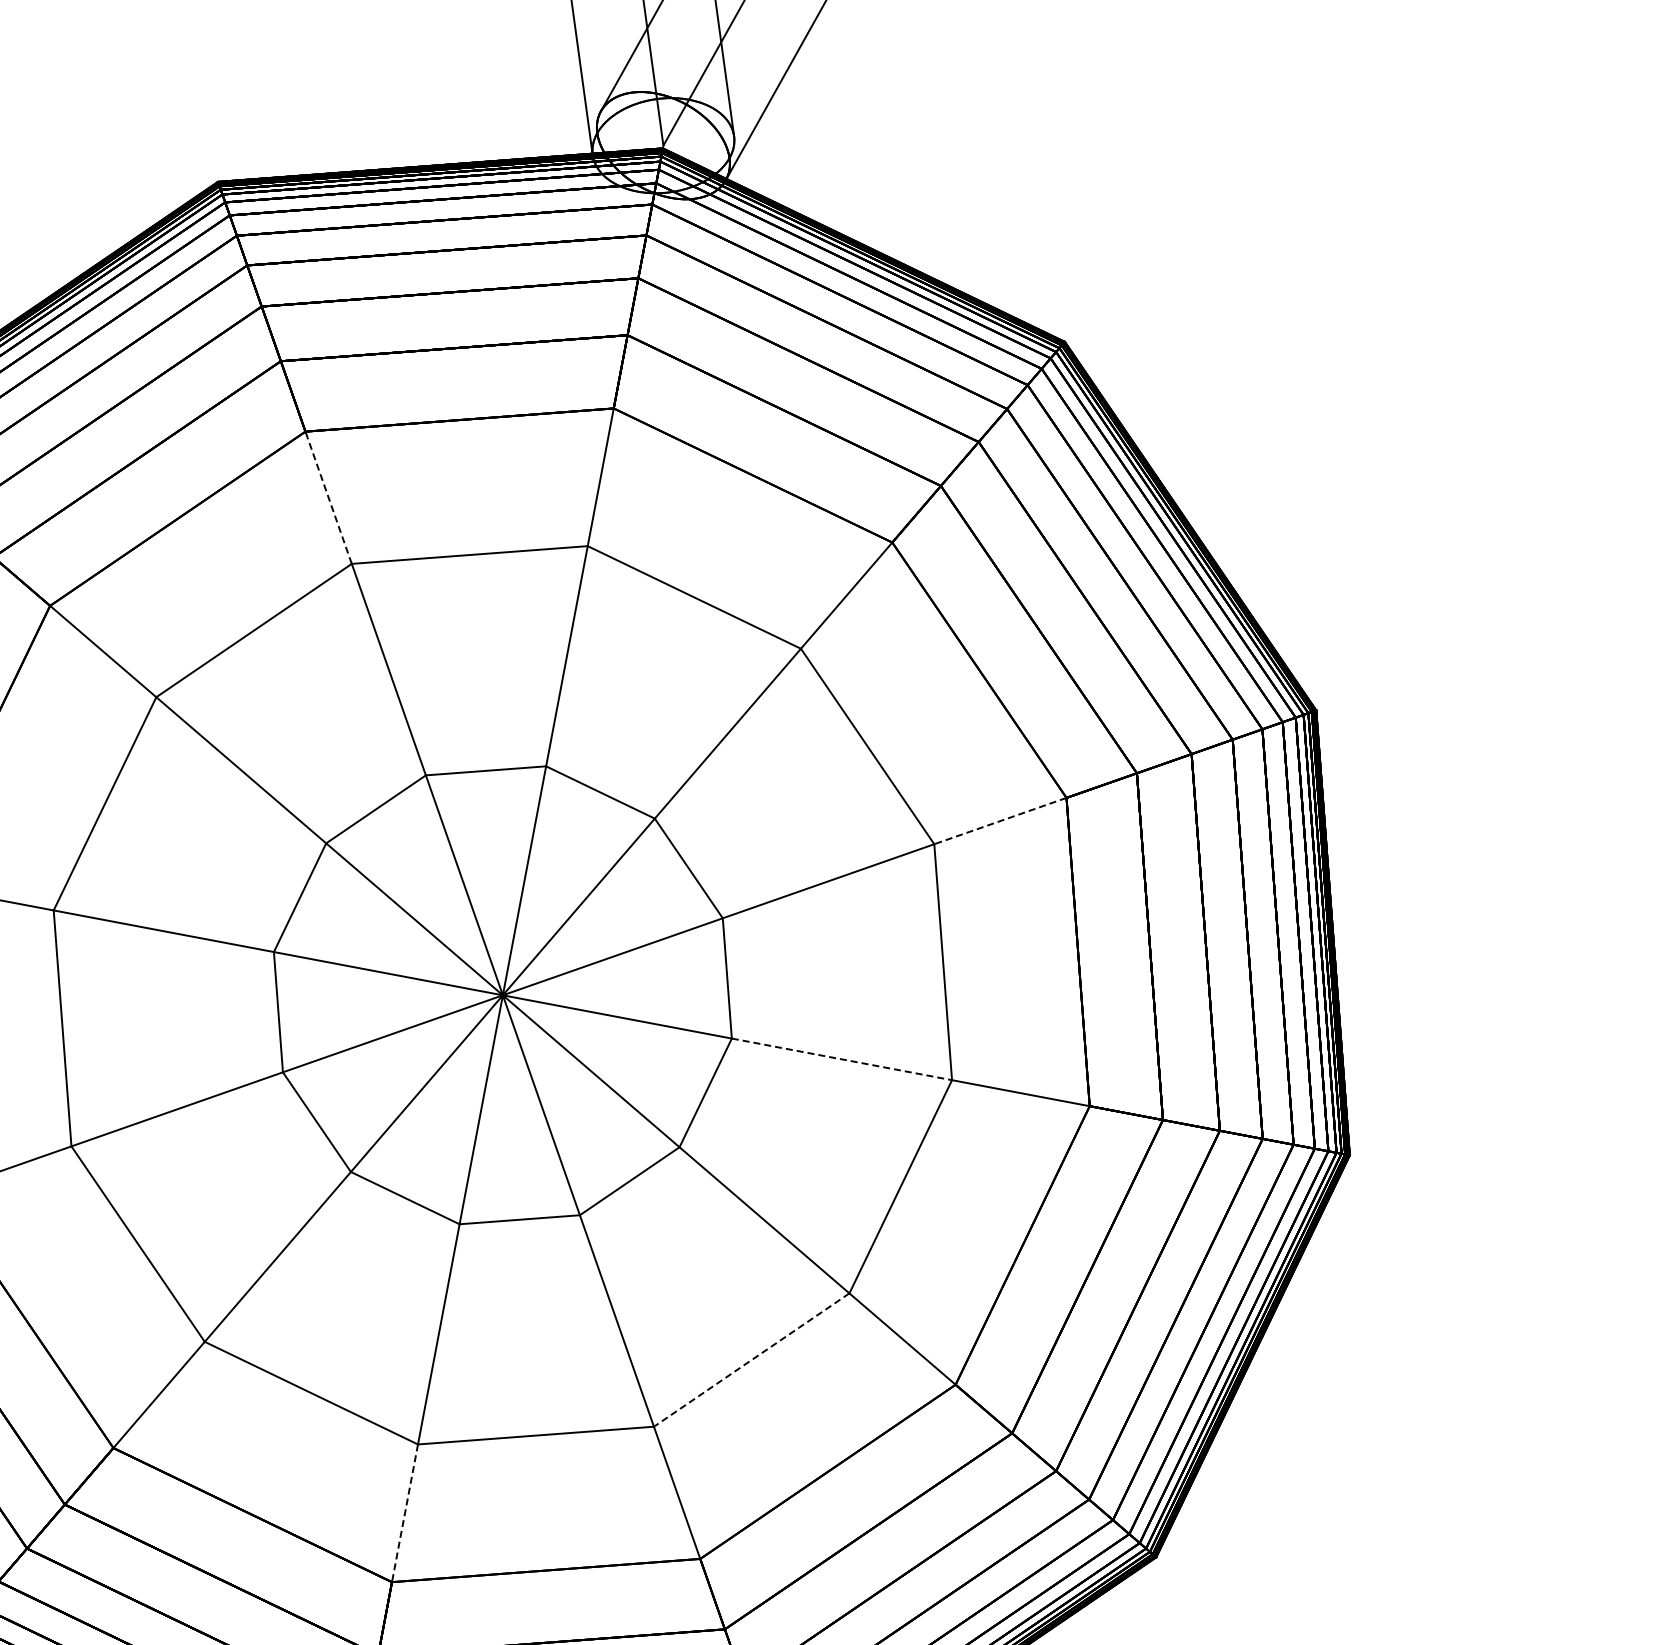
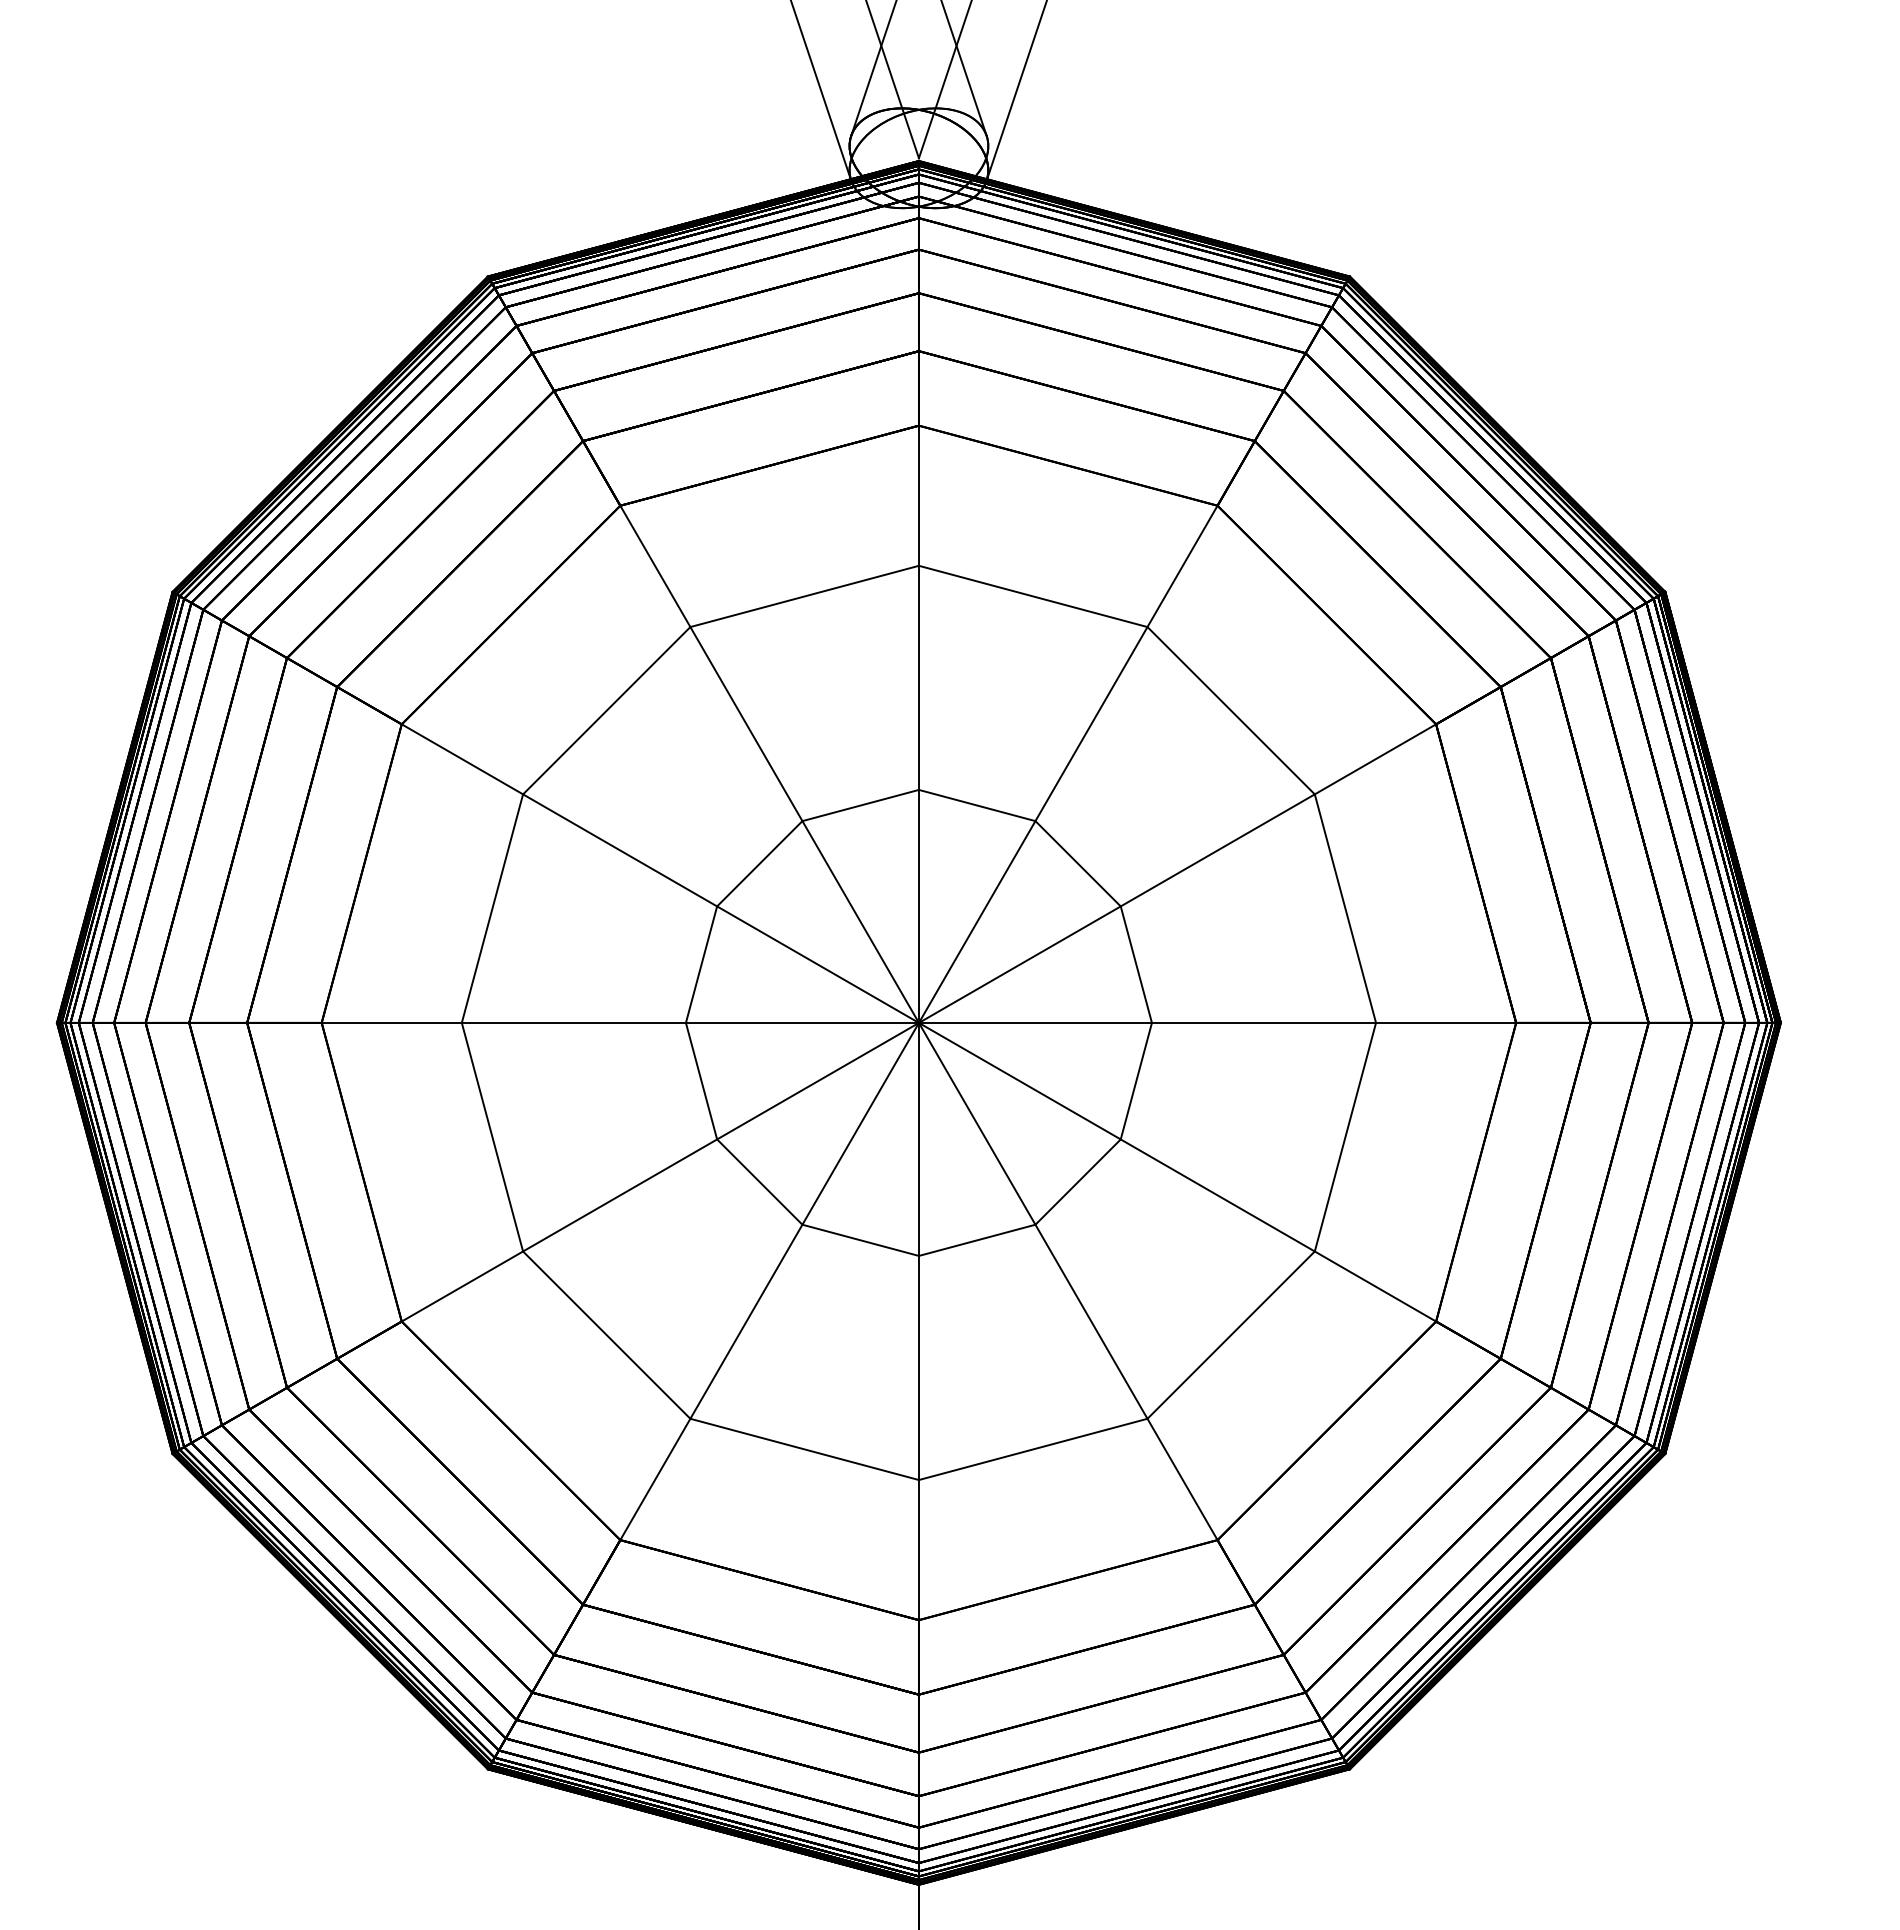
line: (328, 496) -> (655, 565), dashed -> solid
line: (1000, 821) -> (1375, 759), dashed -> solid
line: (842, 1059) -> (1264, 1022), dashed -> solid
line: (750, 1360) -> (1230, 1335), dashed -> solid
line: (404, 1513) -> (918, 1550), dashed -> solid

